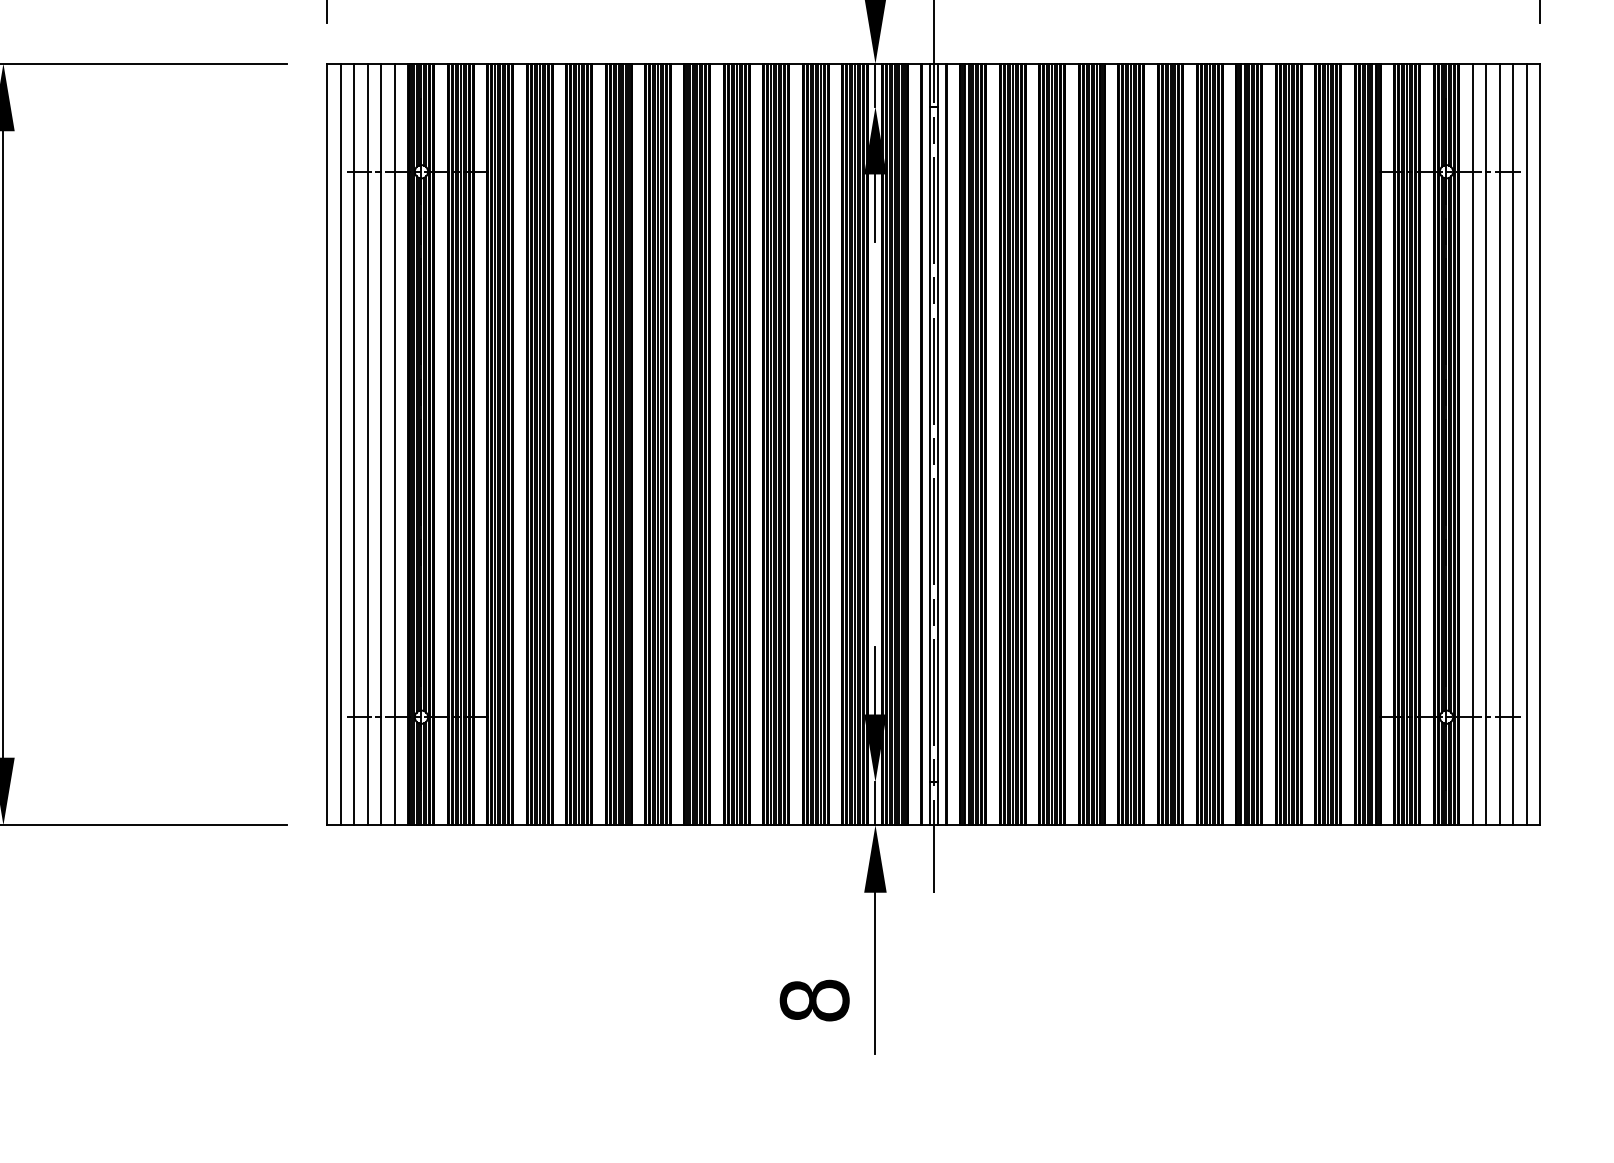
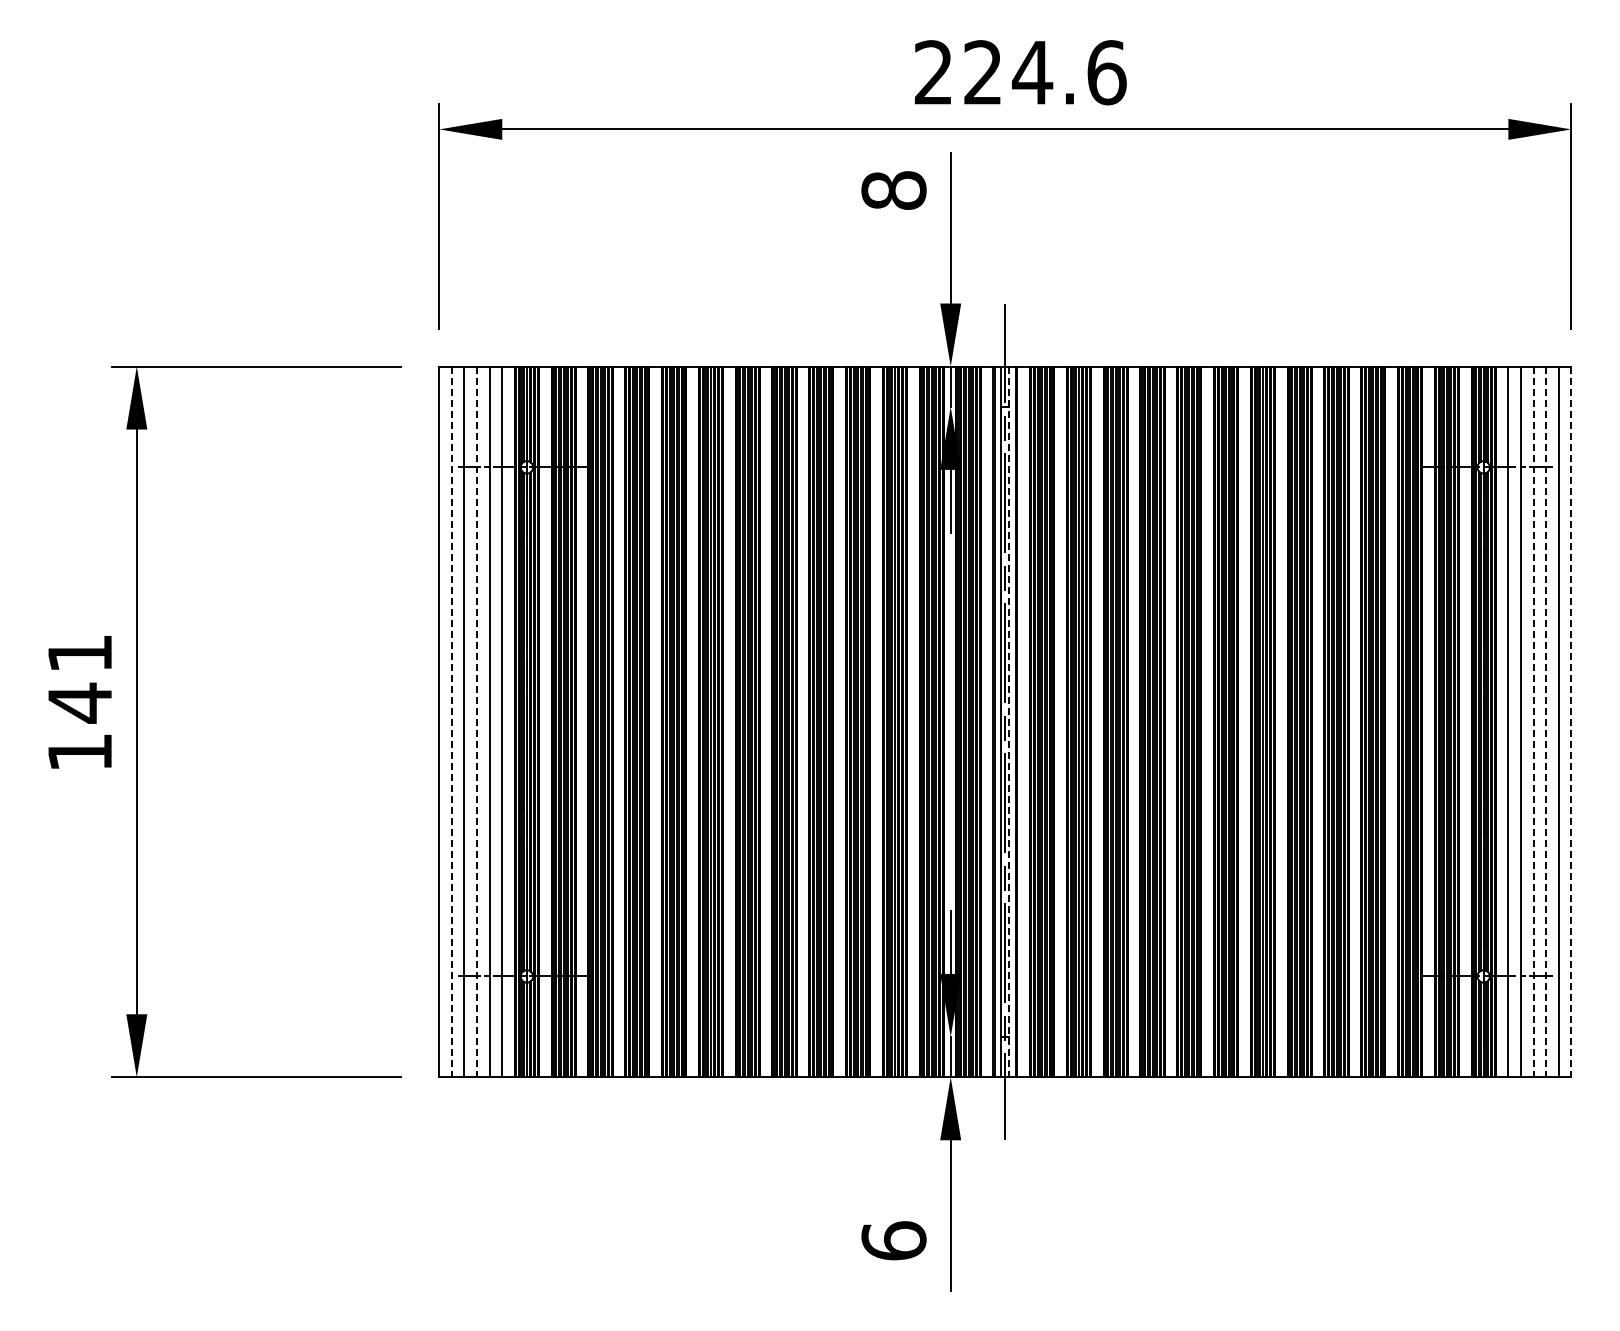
line: (340, 445) -> (451, 722), solid -> dashed
line: (368, 445) -> (477, 722), solid -> dashed
line: (938, 445) -> (1009, 722), solid -> dashed
line: (1499, 445) -> (1533, 722), solid -> dashed
line: (1513, 445) -> (1546, 722), solid -> dashed
line: (1540, 445) -> (1571, 722), solid -> dashed
text: (814, 1000) -> (893, 1240), 8 -> 6

